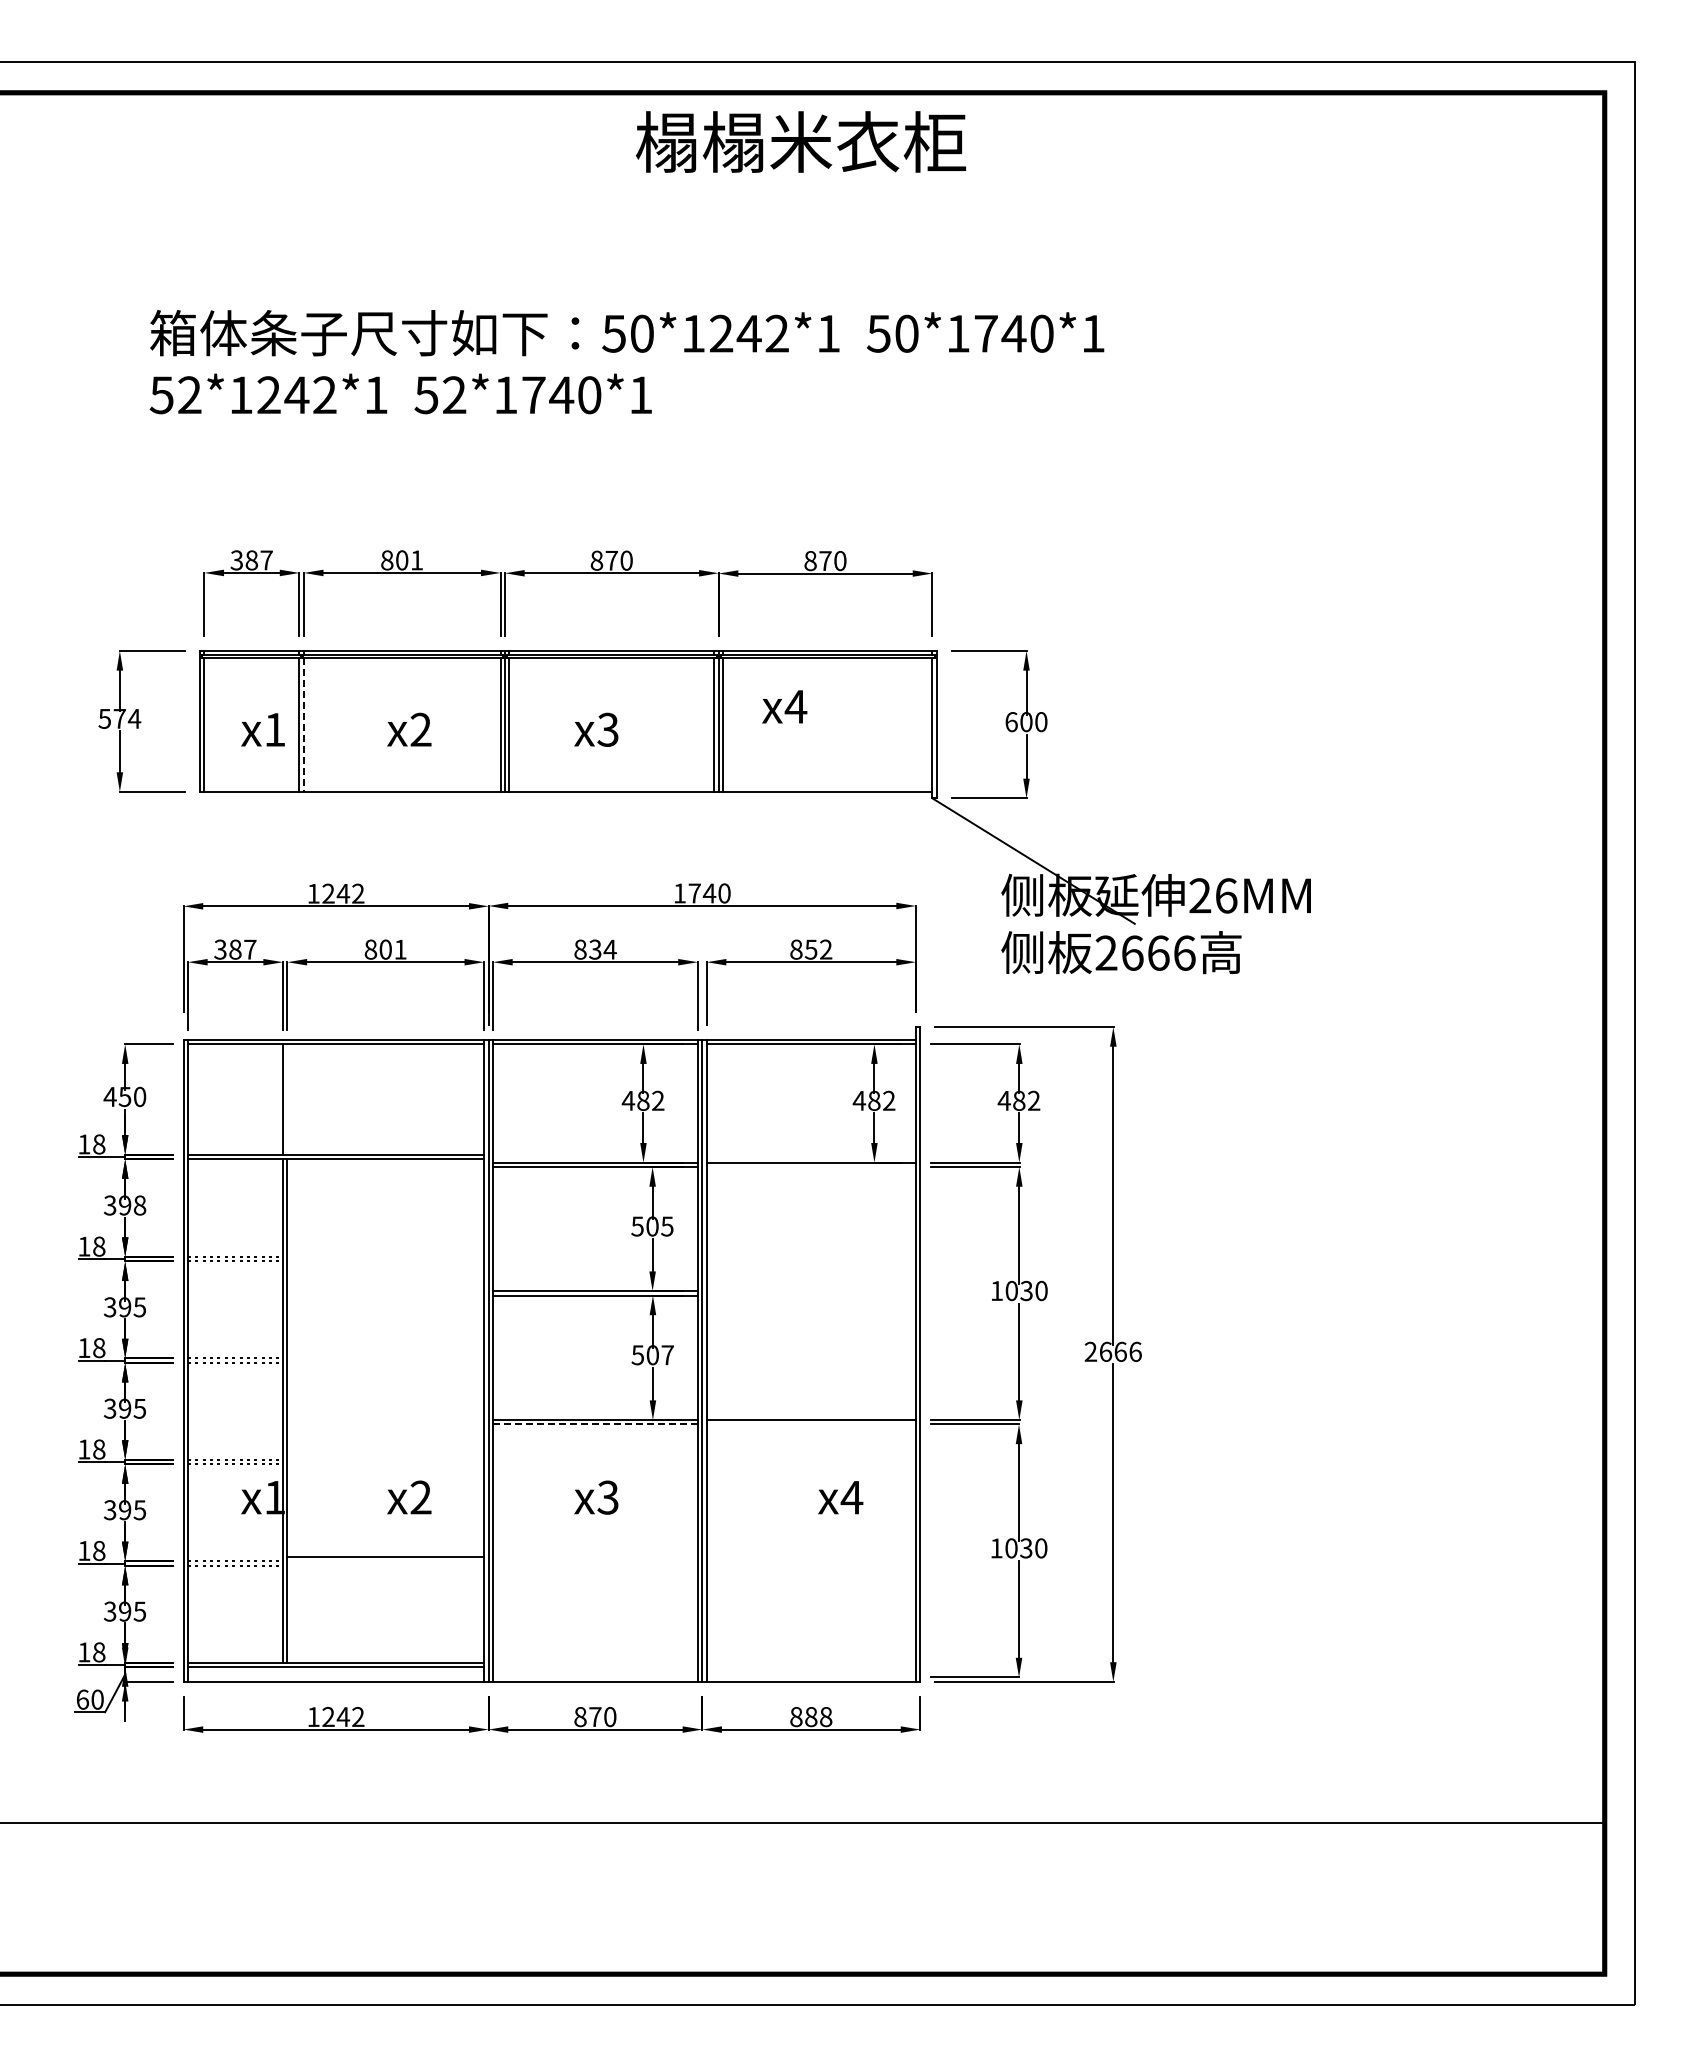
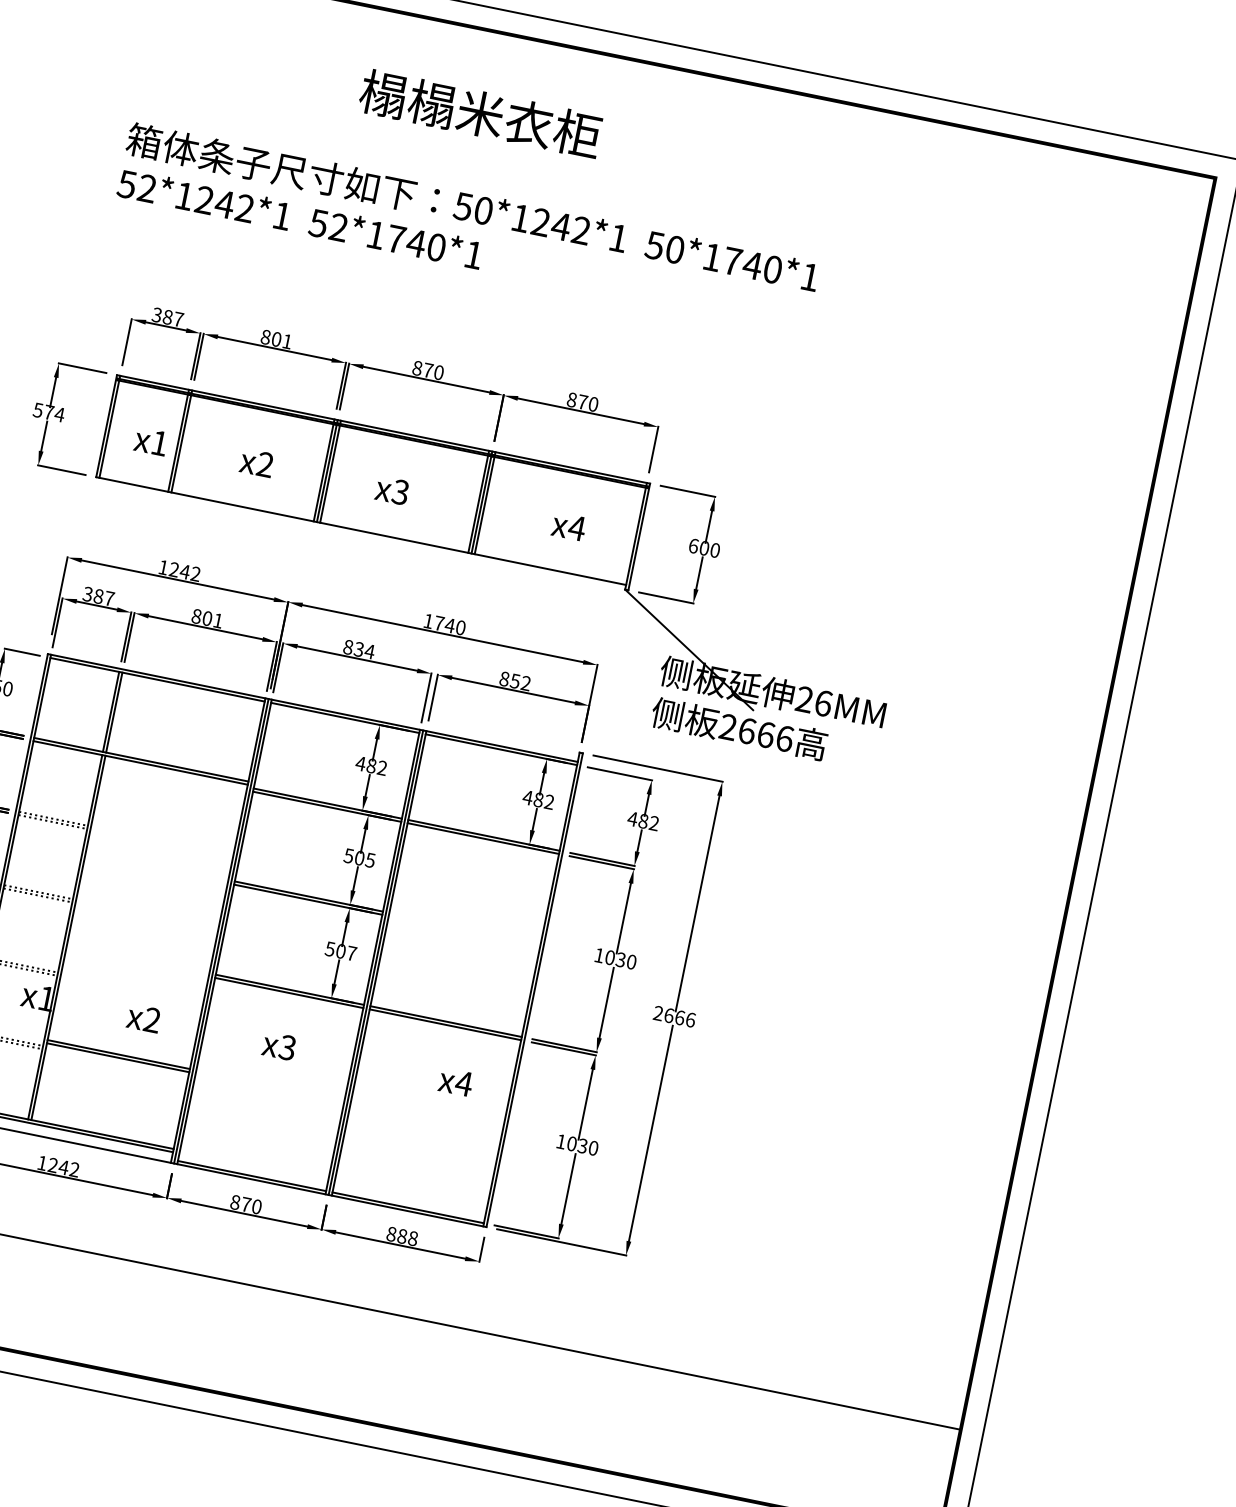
text: (801, 141) -> (481, 113), moved
text: (784, 706) -> (568, 526), moved
line: (303, 725) -> (180, 444), dashed -> solid
line: (287, 1099) -> (114, 712), added
line: (810, 1167) -> (482, 838), added
line: (595, 1424) -> (289, 993), dashed -> solid
line: (810, 1424) -> (444, 1024), added
line: (385, 1552) -> (118, 1054), added
line: (595, 1677) -> (252, 1176), added
line: (810, 1677) -> (407, 1207), added

